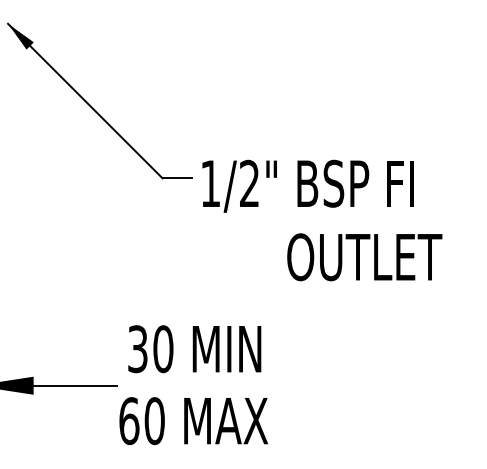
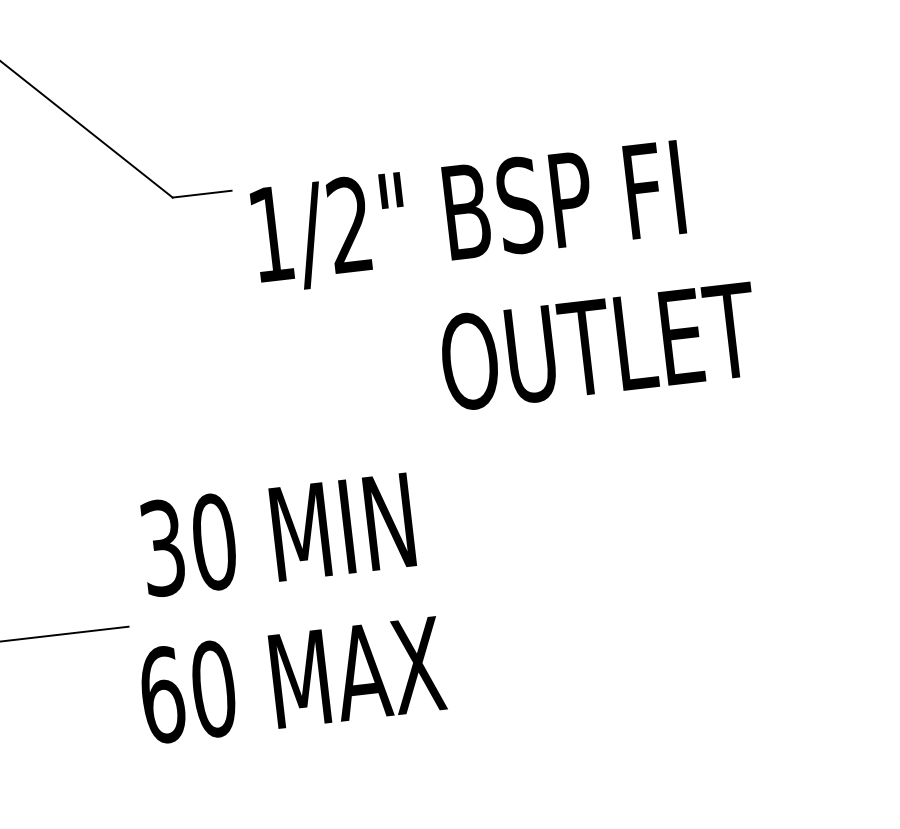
text: (322, 220) -> (505, 282), moved

